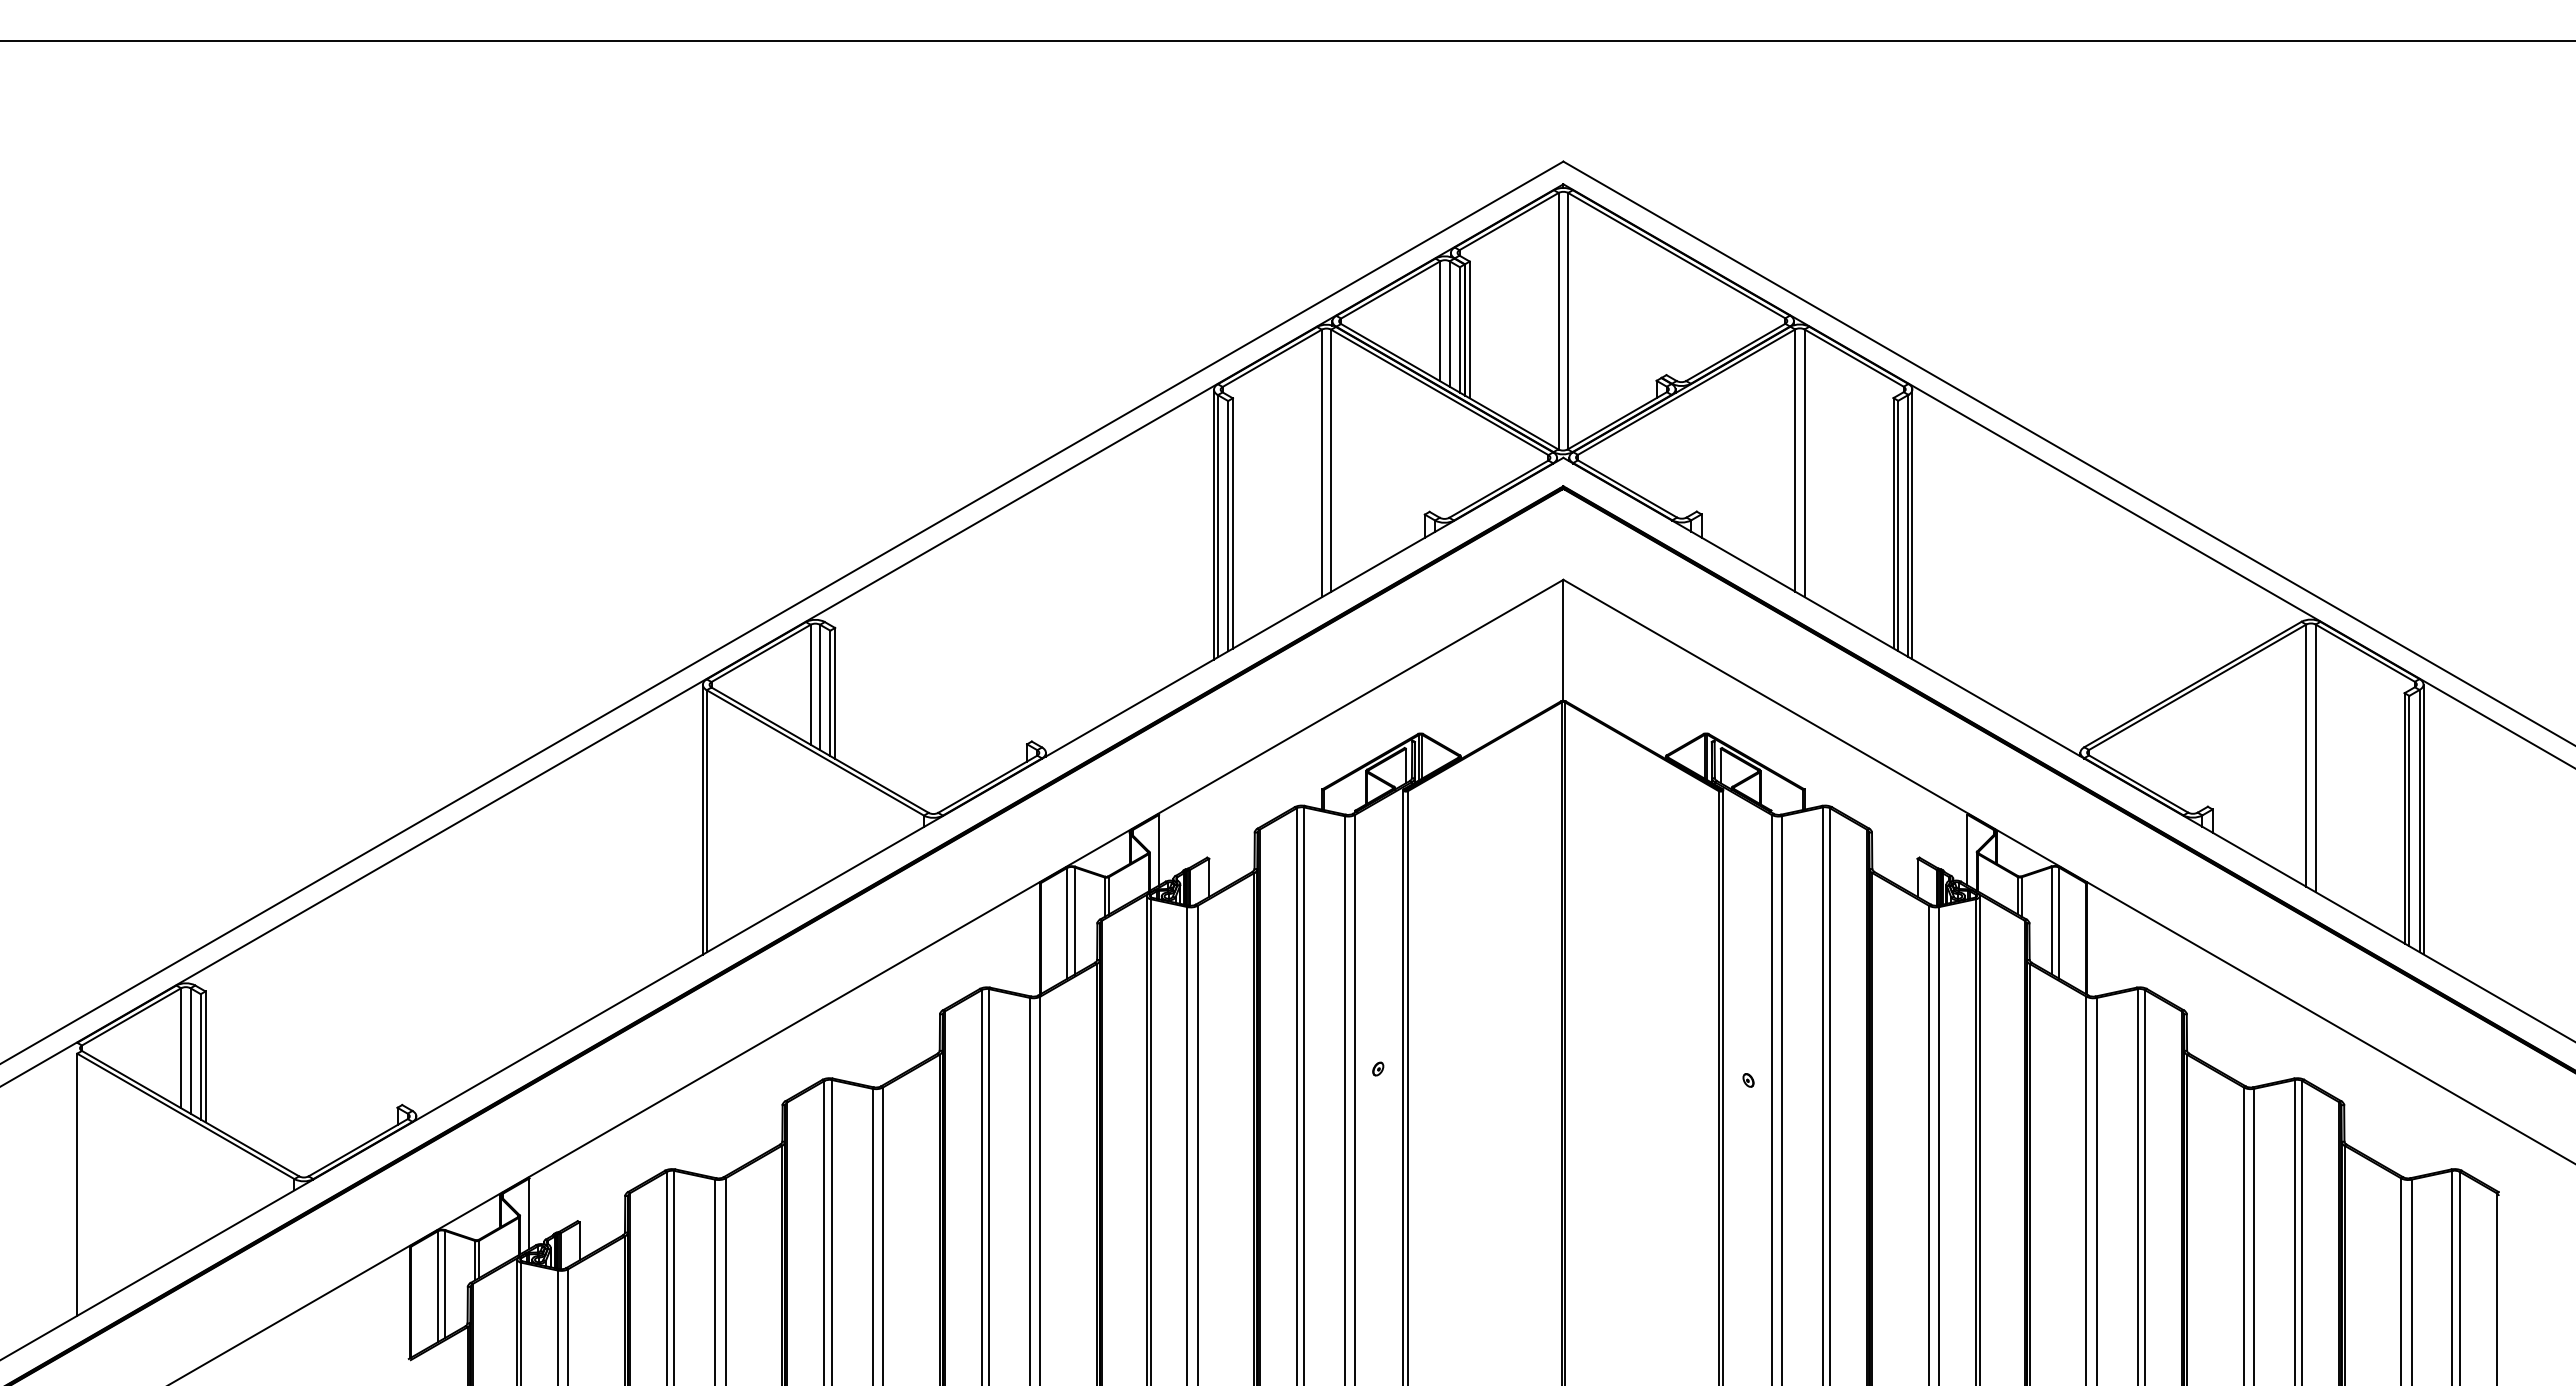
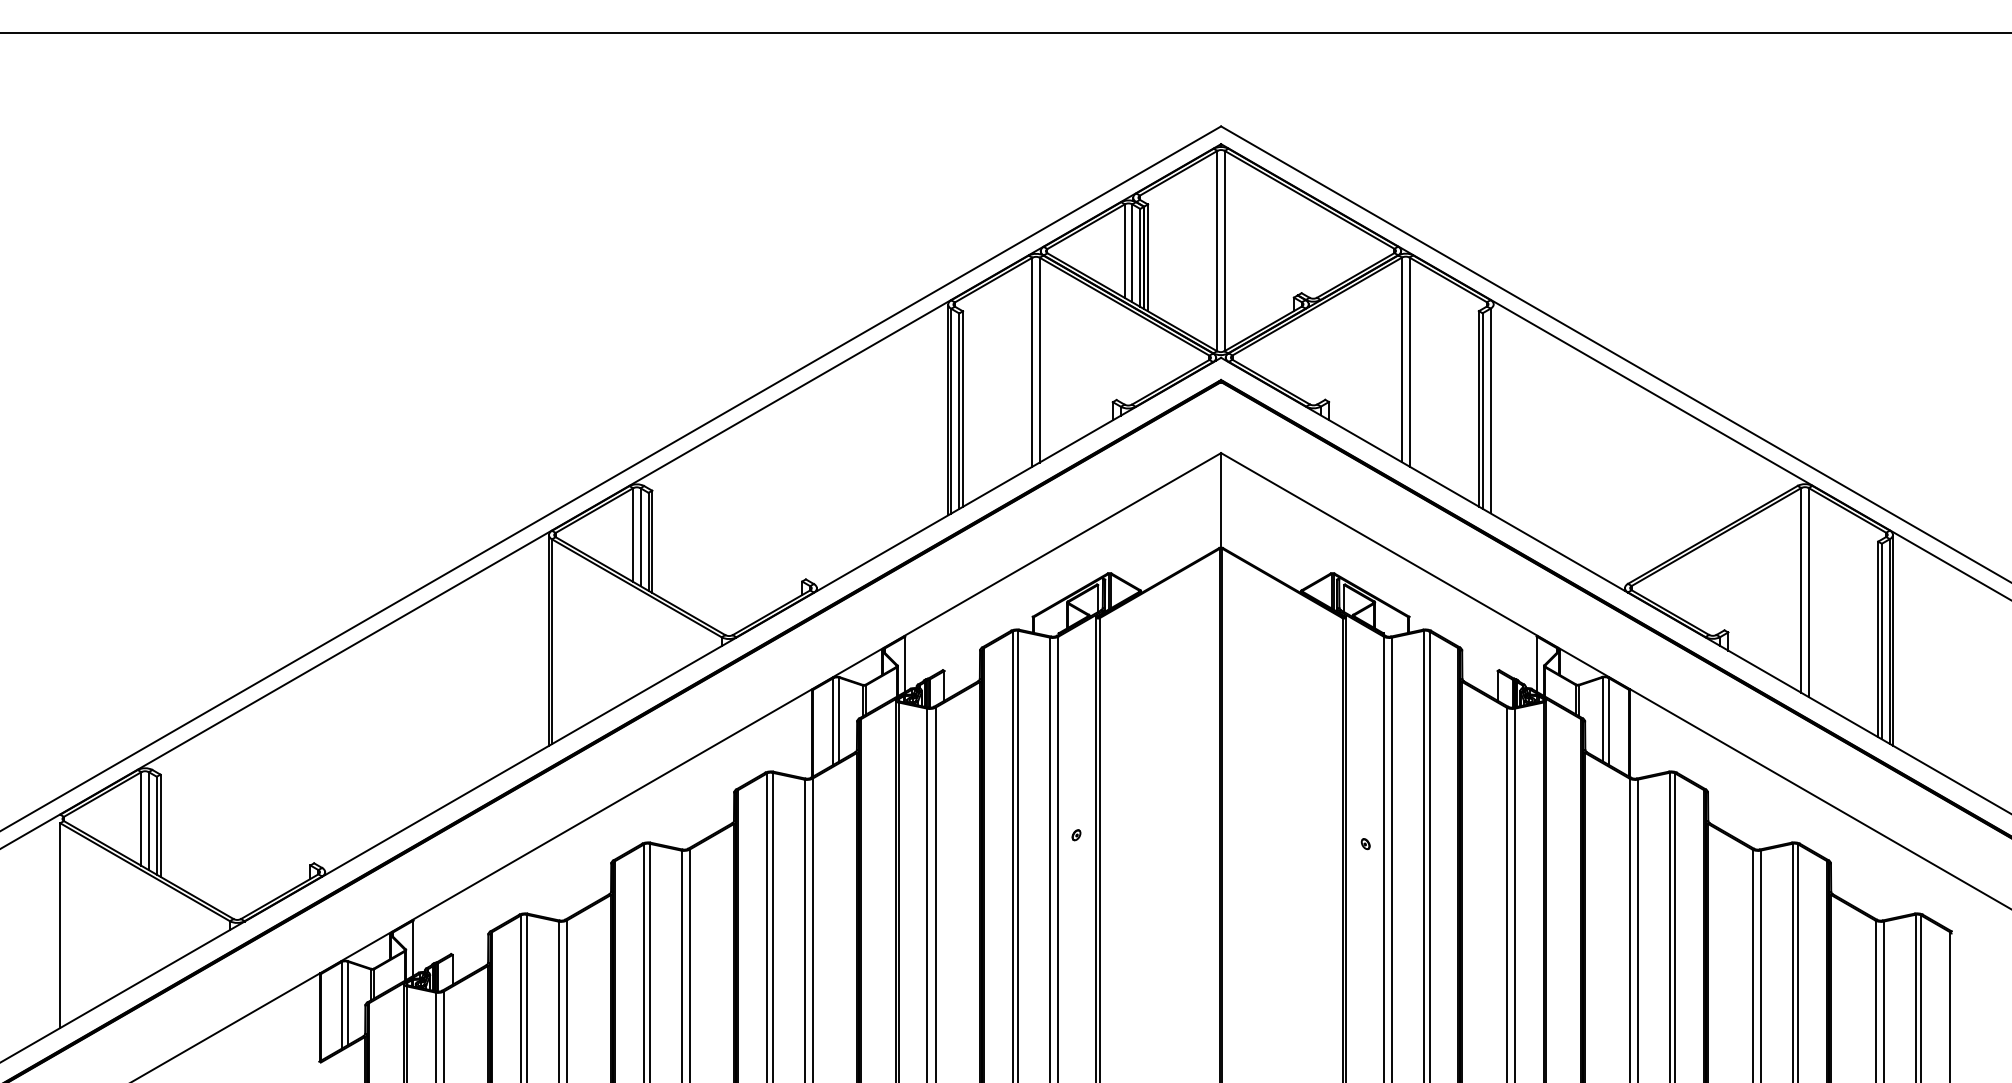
line: (1912, 524) -> (1493, 409), removed

